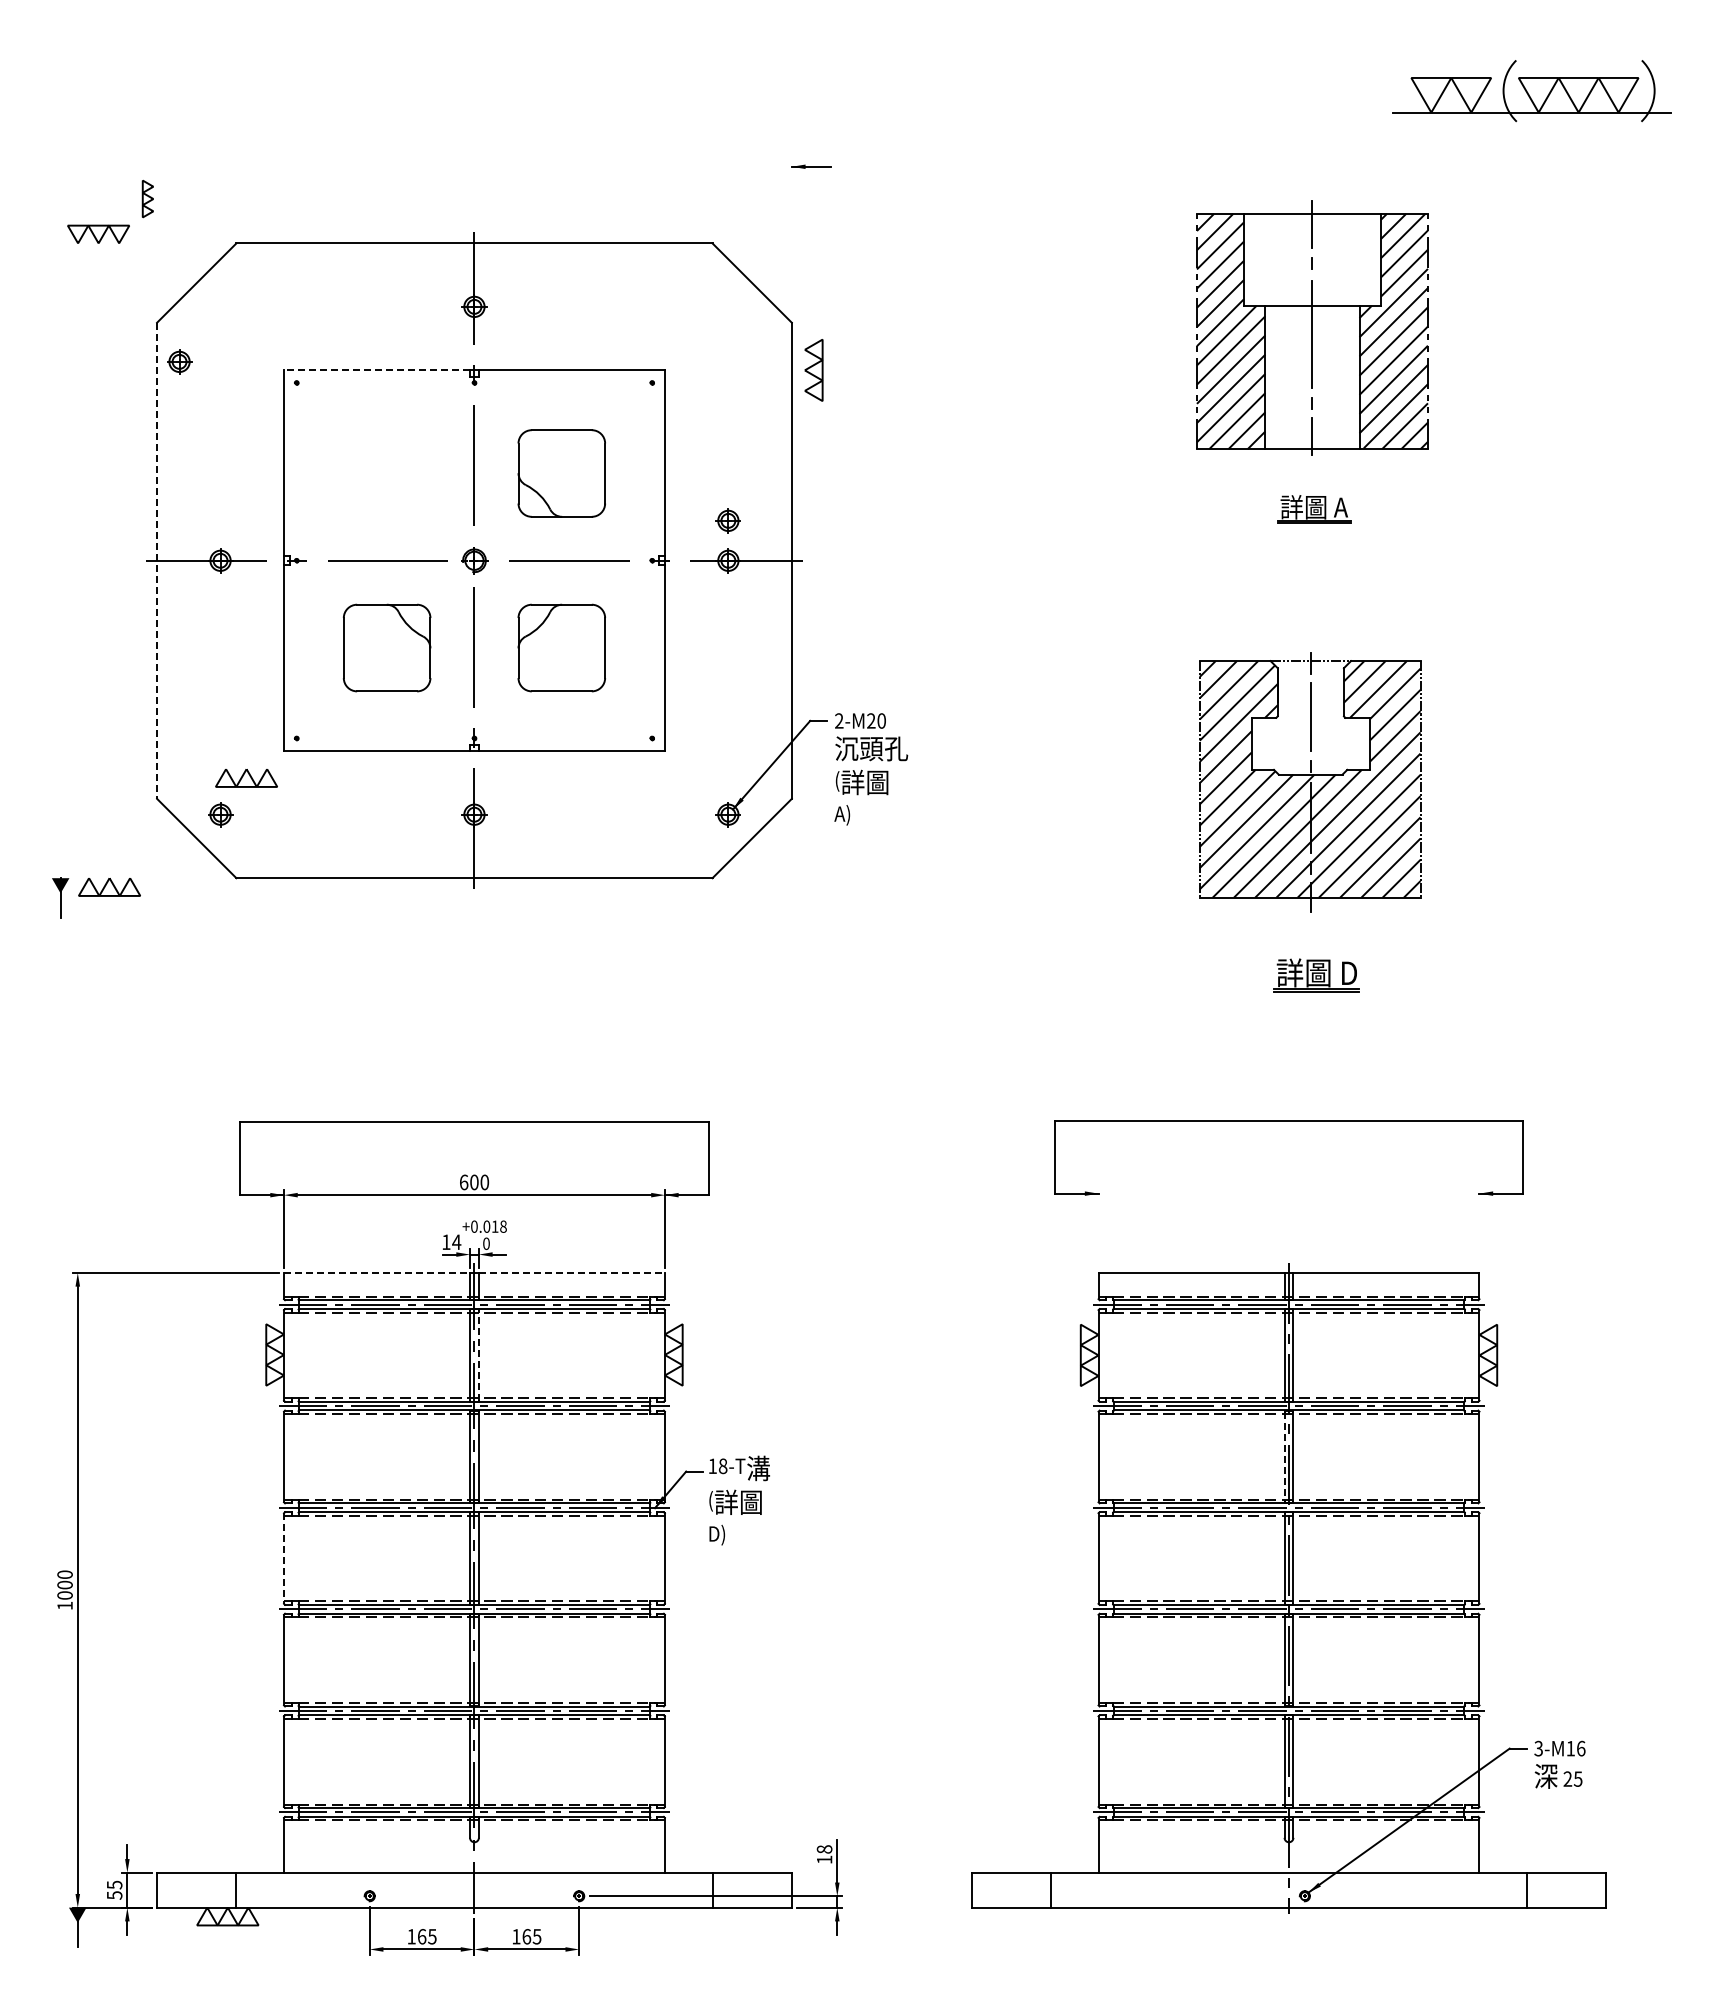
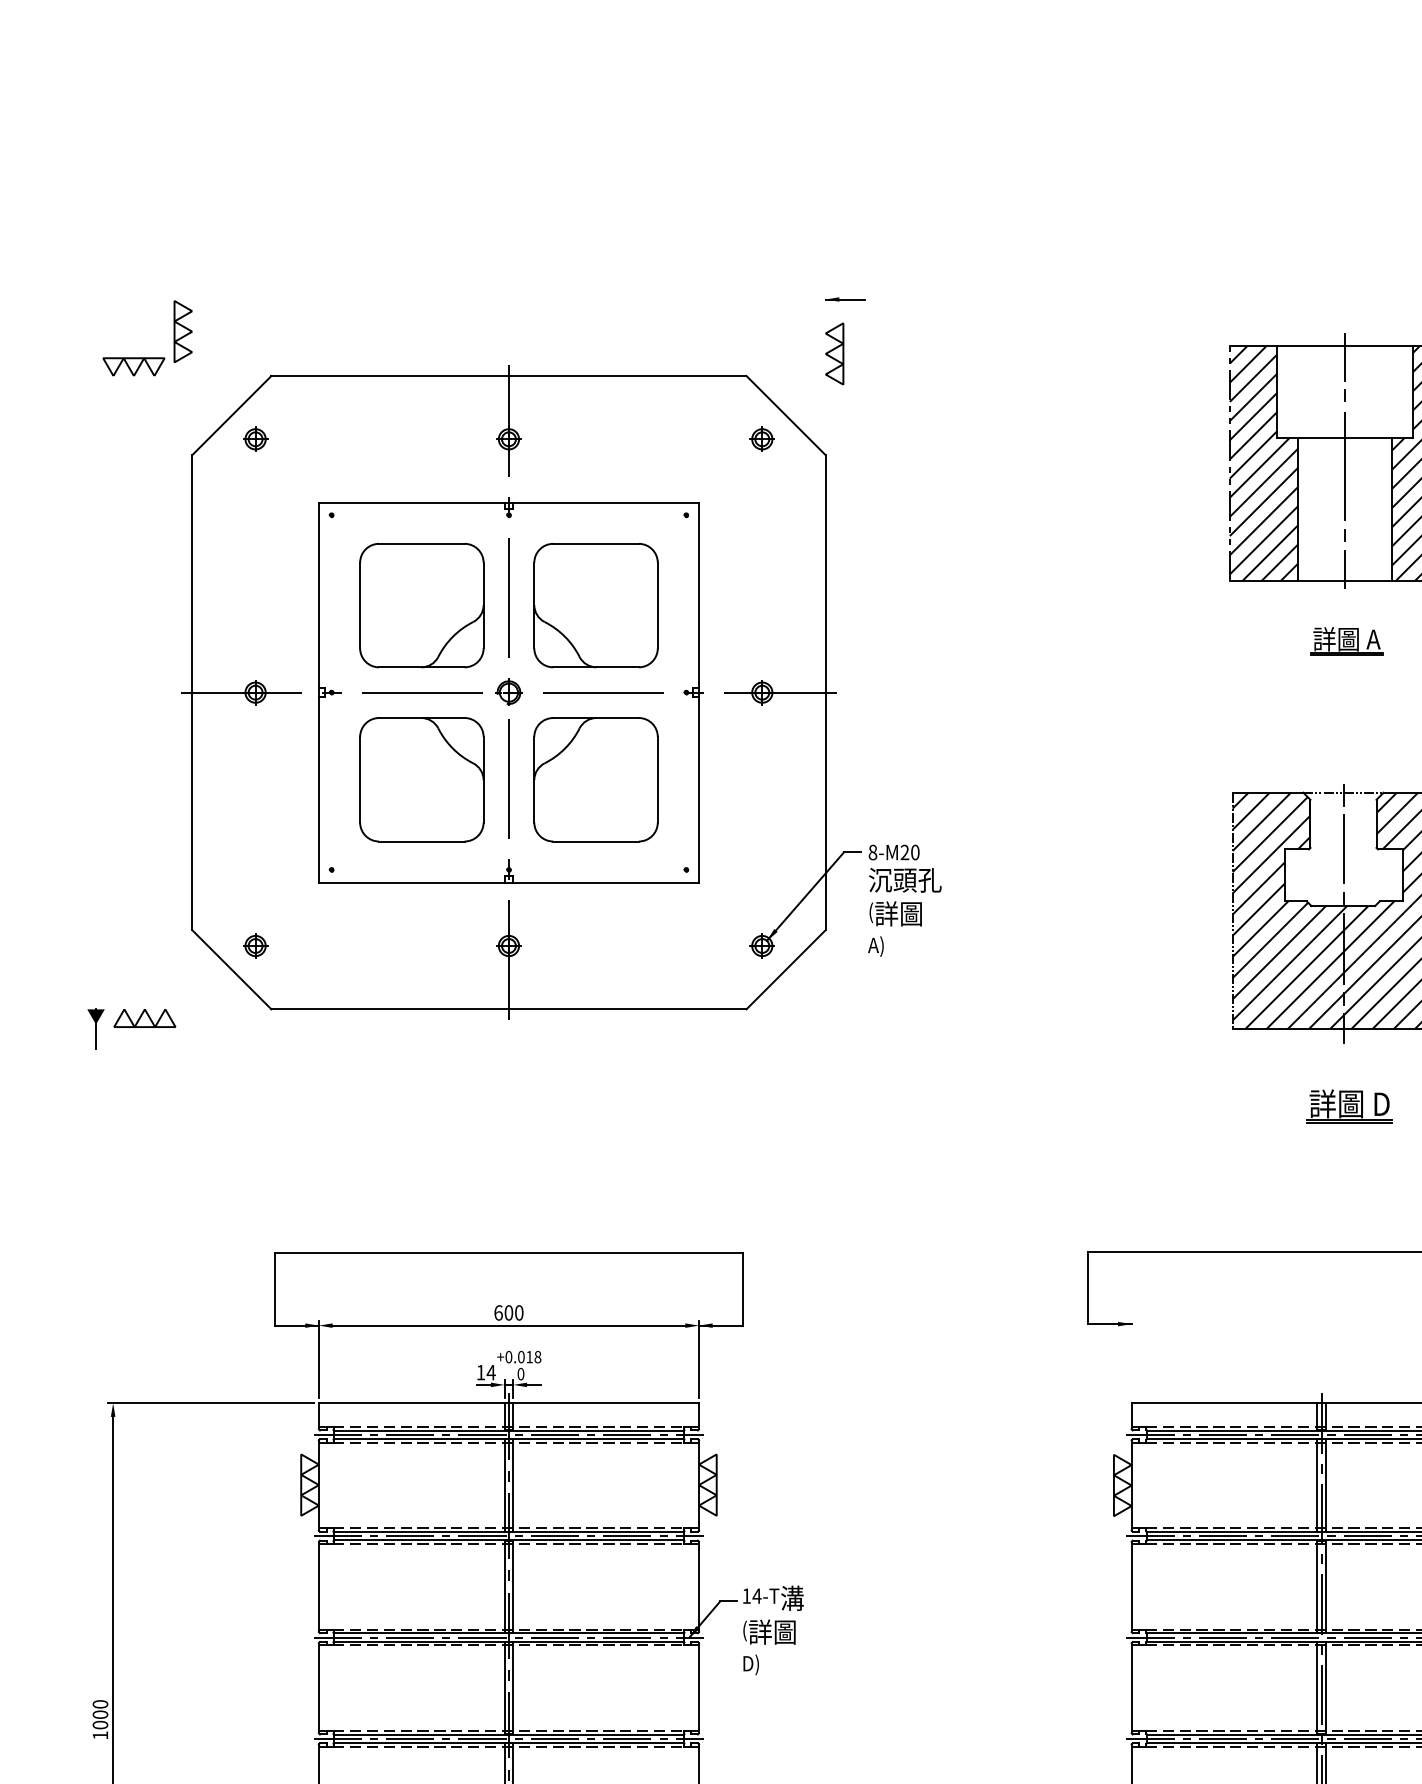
part: (147, 198) -> (182, 331), size x1.67
part: (179, 361) -> (255, 438), moved
line: (377, 370) -> (412, 502), dashed -> solid
part: (813, 370) -> (834, 354), moved
part: (386, 473) -> (421, 605), added
part: (561, 473) -> (595, 605), size x1.43
part: (727, 520) -> (761, 438), moved
line: (157, 561) -> (192, 693), dashed -> solid
part: (386, 647) -> (421, 779), size x1.43
part: (561, 647) -> (595, 779), size x1.43
text: (839, 720) -> (873, 852), 2-M20 -> 8-M20
part: (246, 778) -> (281, 909), removed
line: (377, 1272) -> (412, 1402), dashed -> solid
line: (571, 1272) -> (605, 1402), dashed -> solid
line: (478, 1354) -> (512, 1484), dashed -> solid
line: (1284, 1457) -> (1317, 1587), dashed -> solid
text: (722, 1466) -> (756, 1596), 18-T -> 14-T
line: (284, 1559) -> (319, 1689), dashed -> solid

